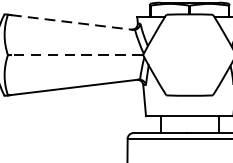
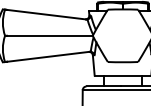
line: (71, 22) -> (46, 14), dashed -> solid
line: (76, 54) -> (49, 35), dashed -> solid

